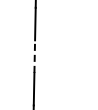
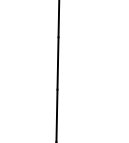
line: (34, 56) -> (57, 63), dashed -> solid

